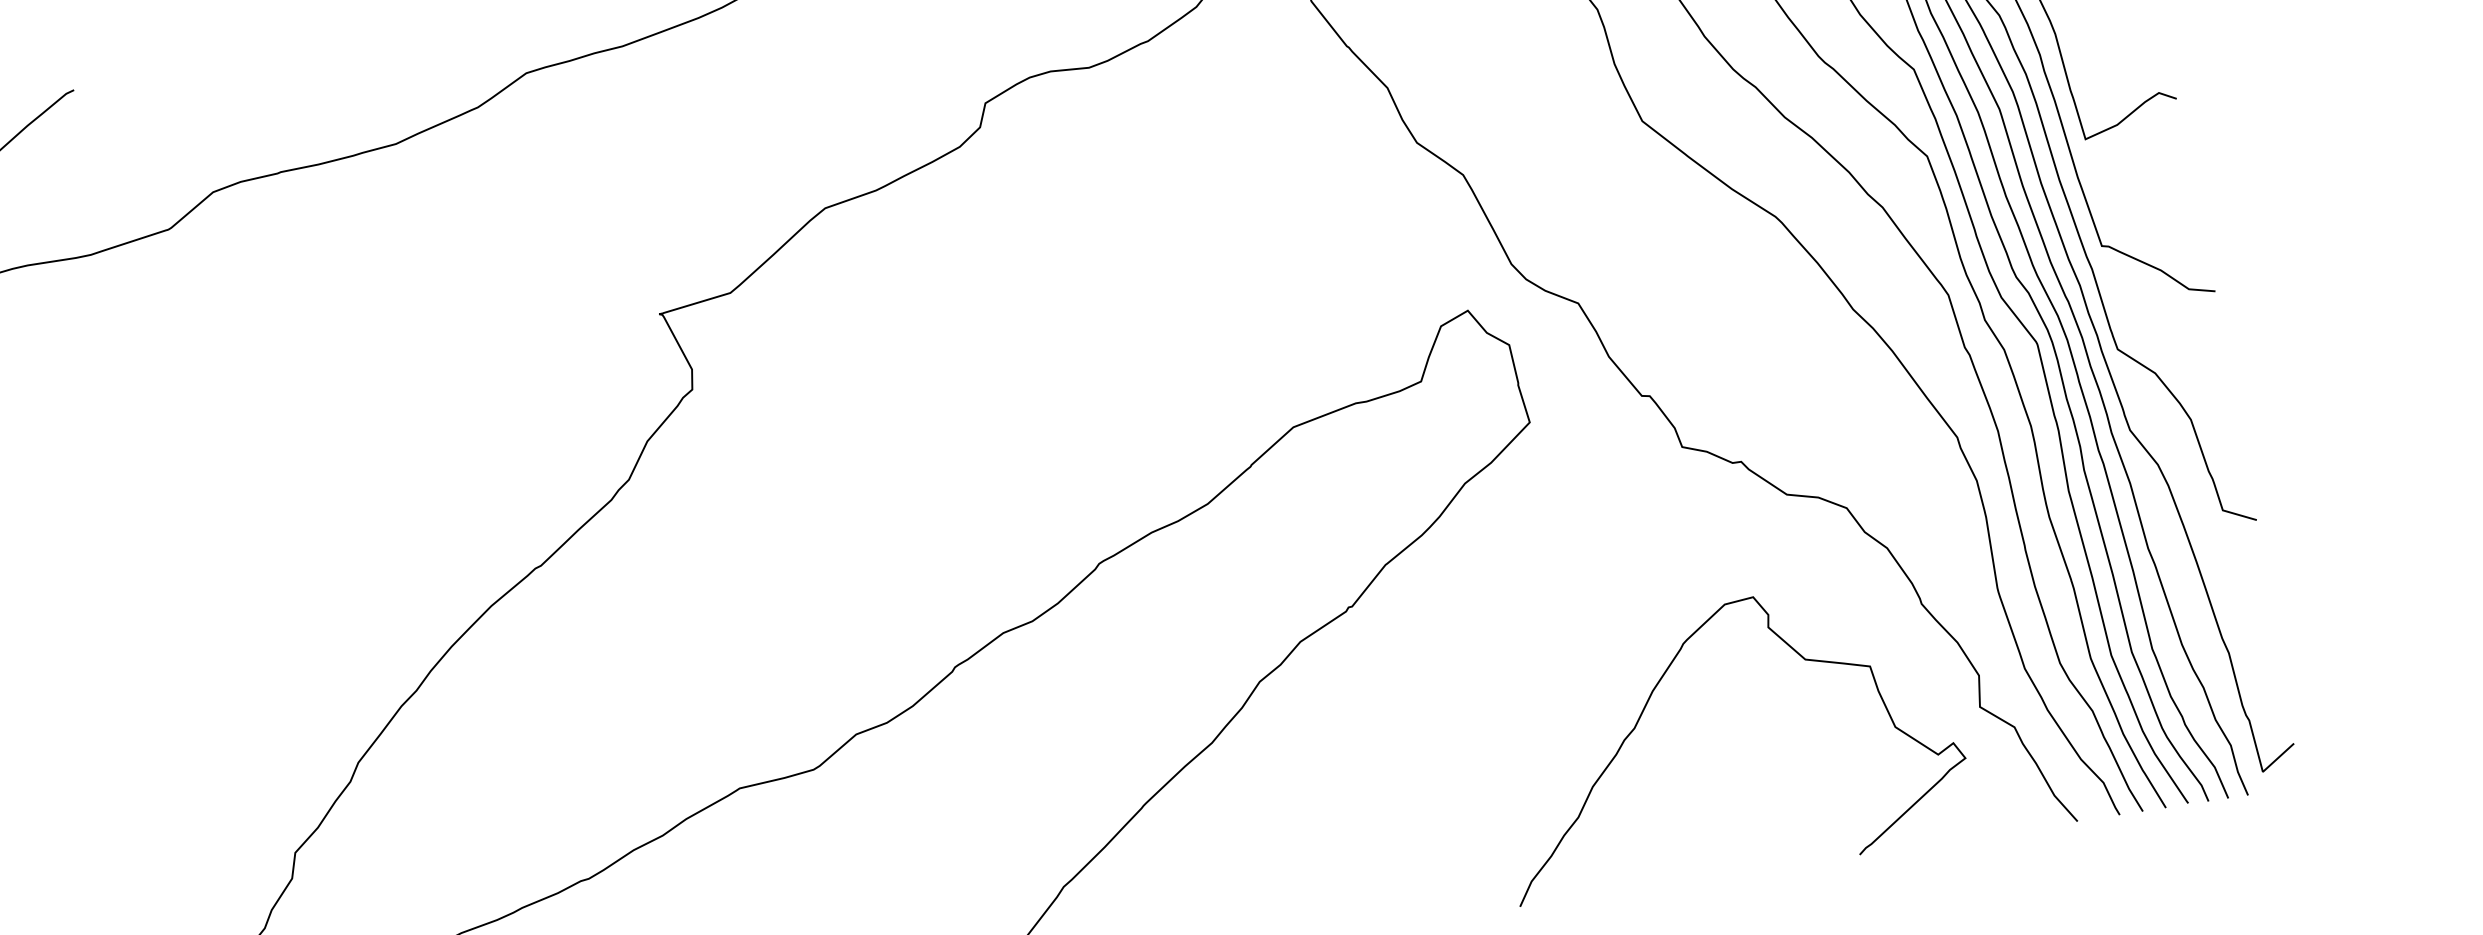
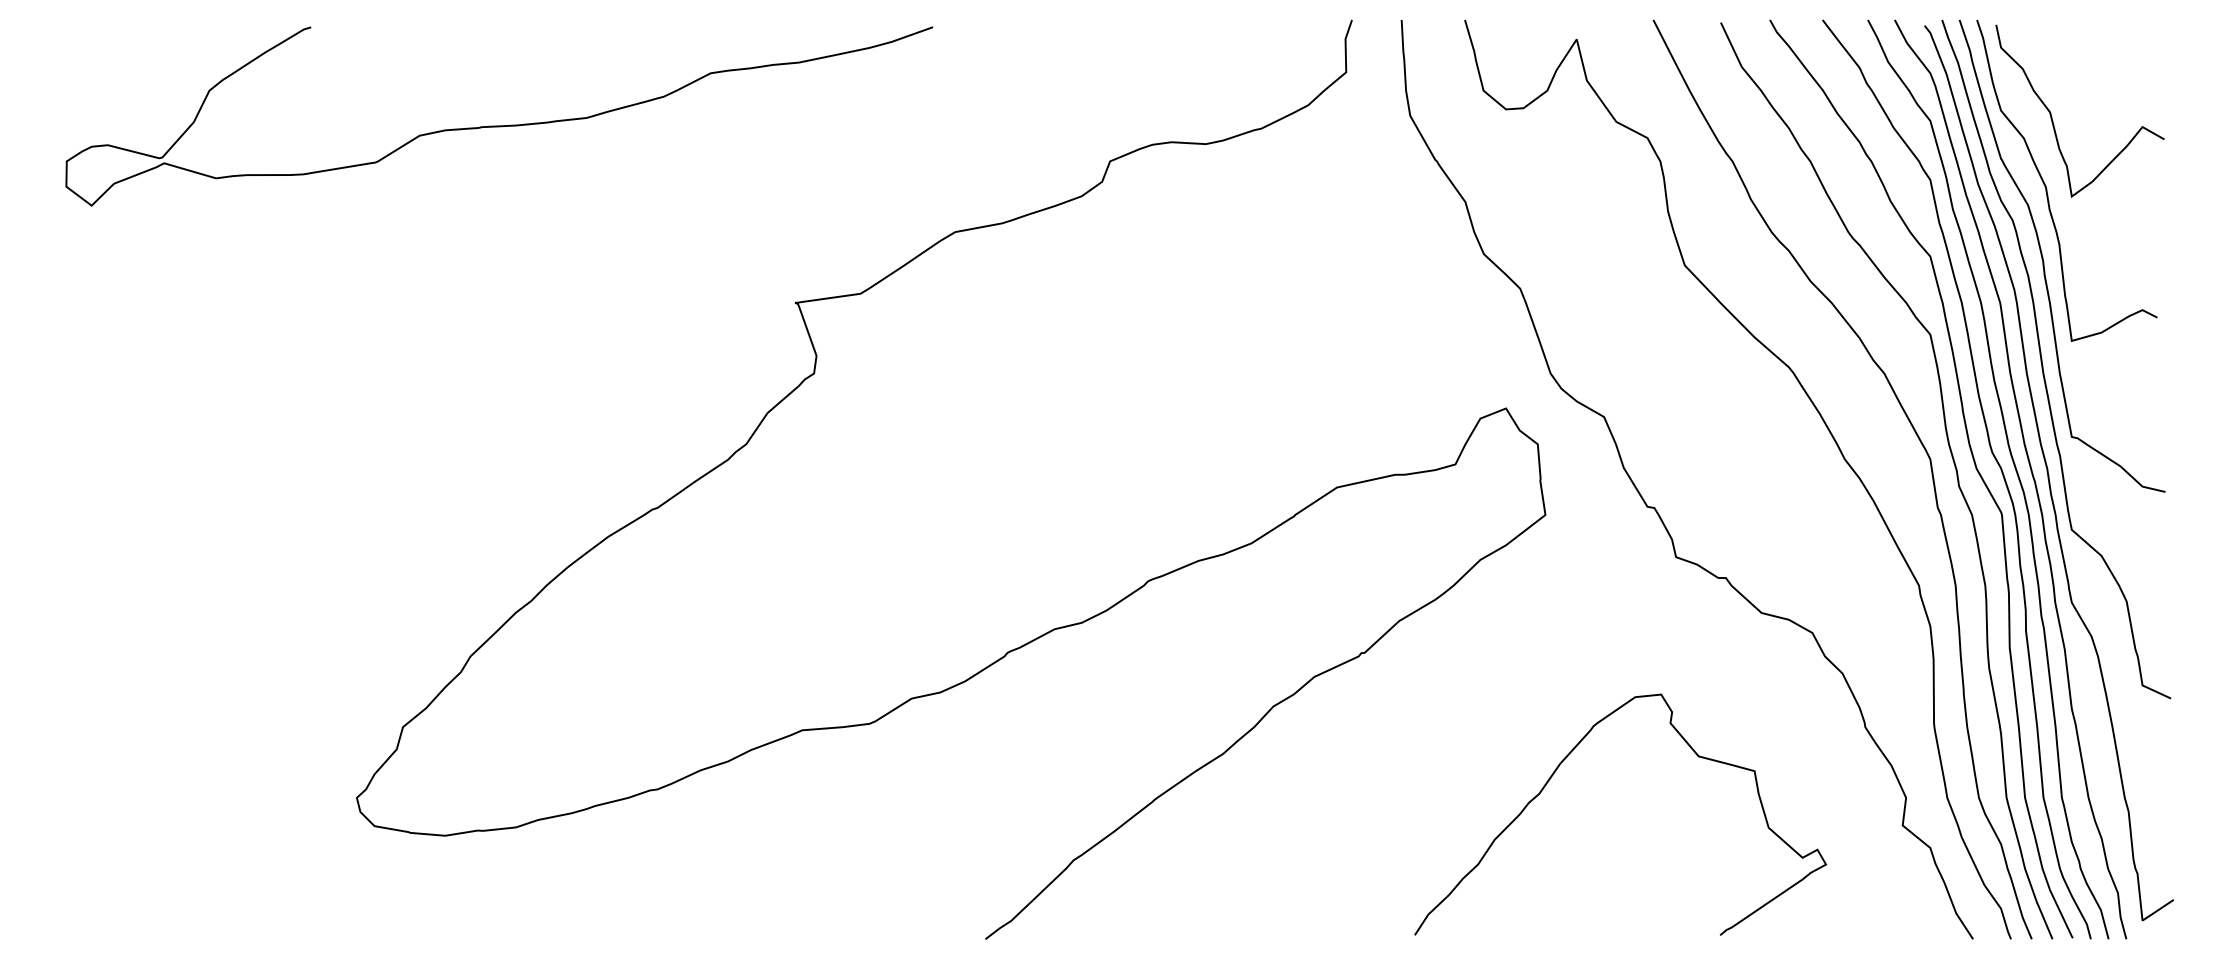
curve: (1651, 696) -> (1558, 768), moved

